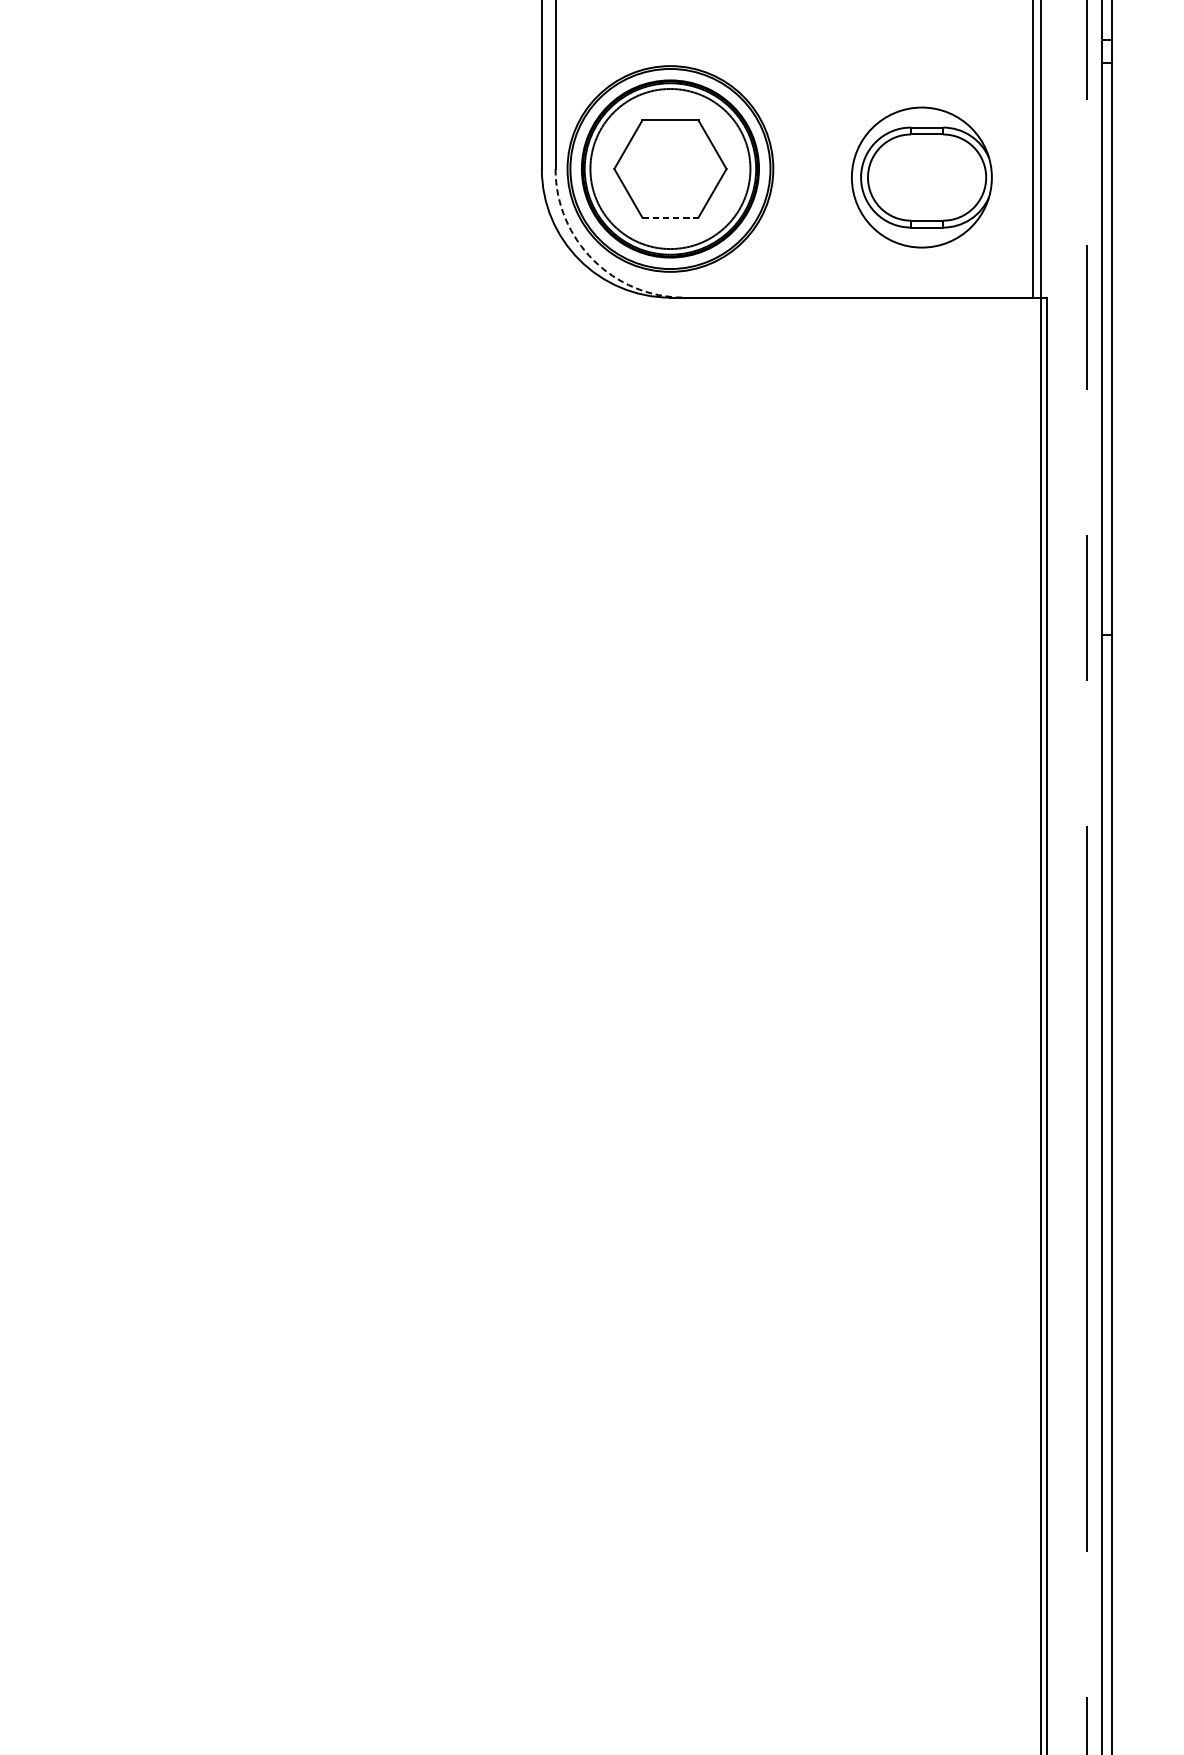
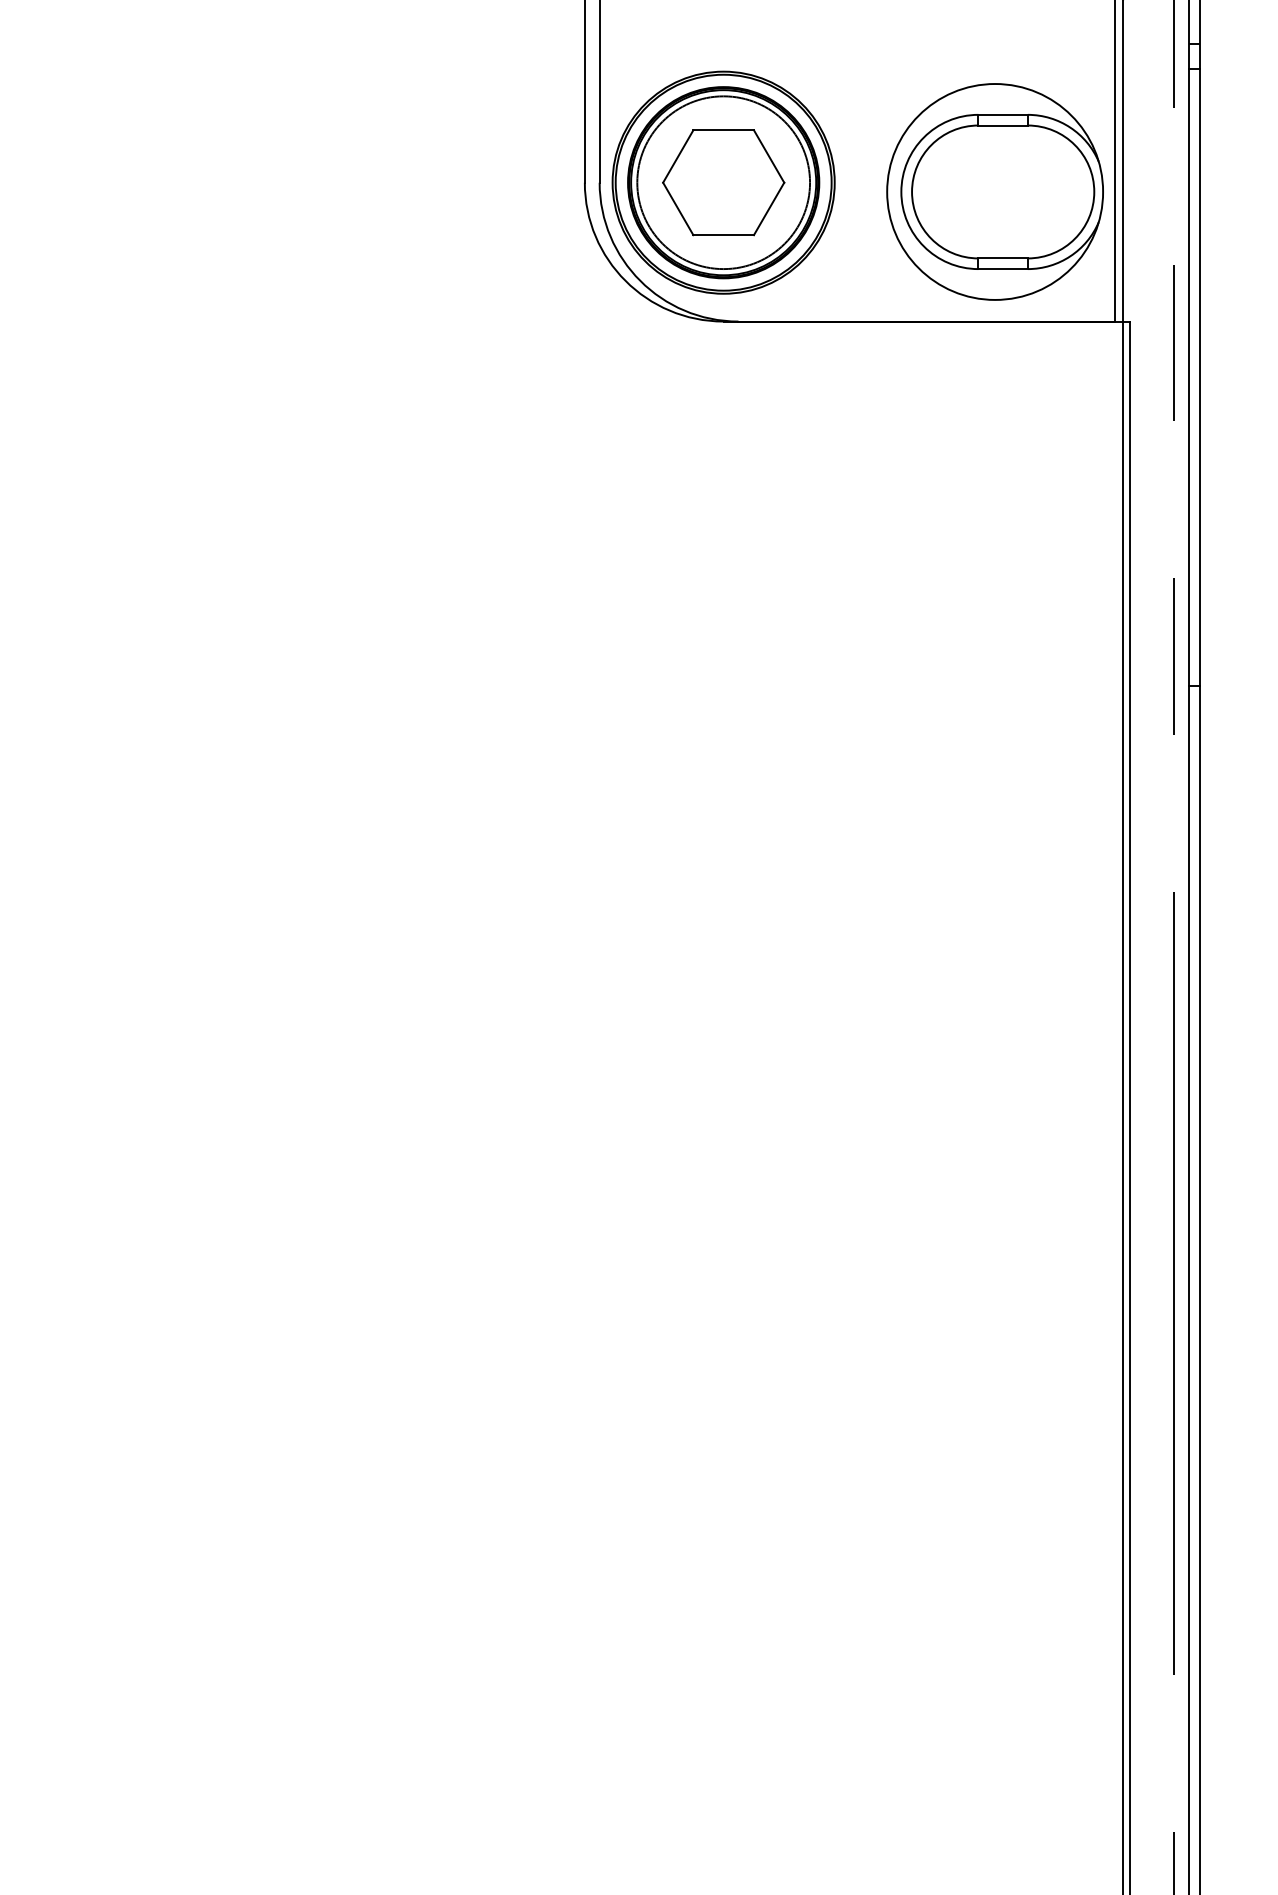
part: (921, 177) -> (994, 191), size x1.43
line: (671, 217) -> (724, 235), dashed -> solid
arc: (593, 259) -> (640, 280), dashed -> solid

